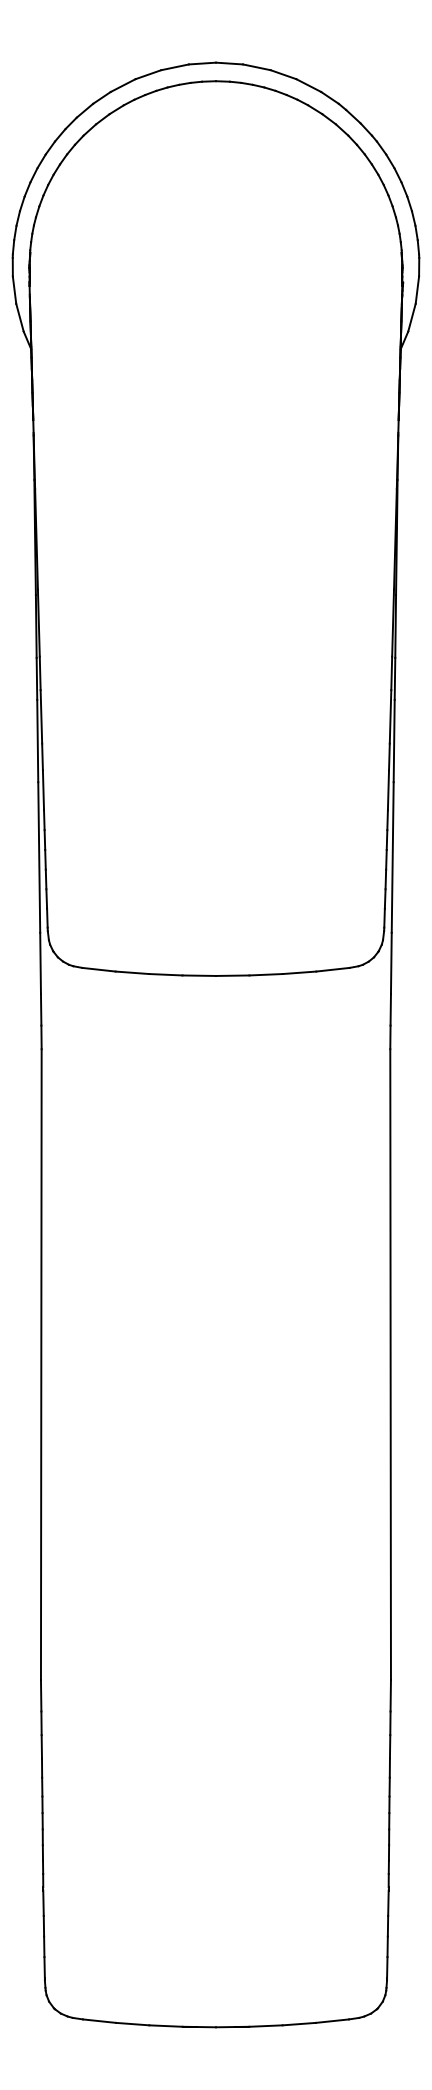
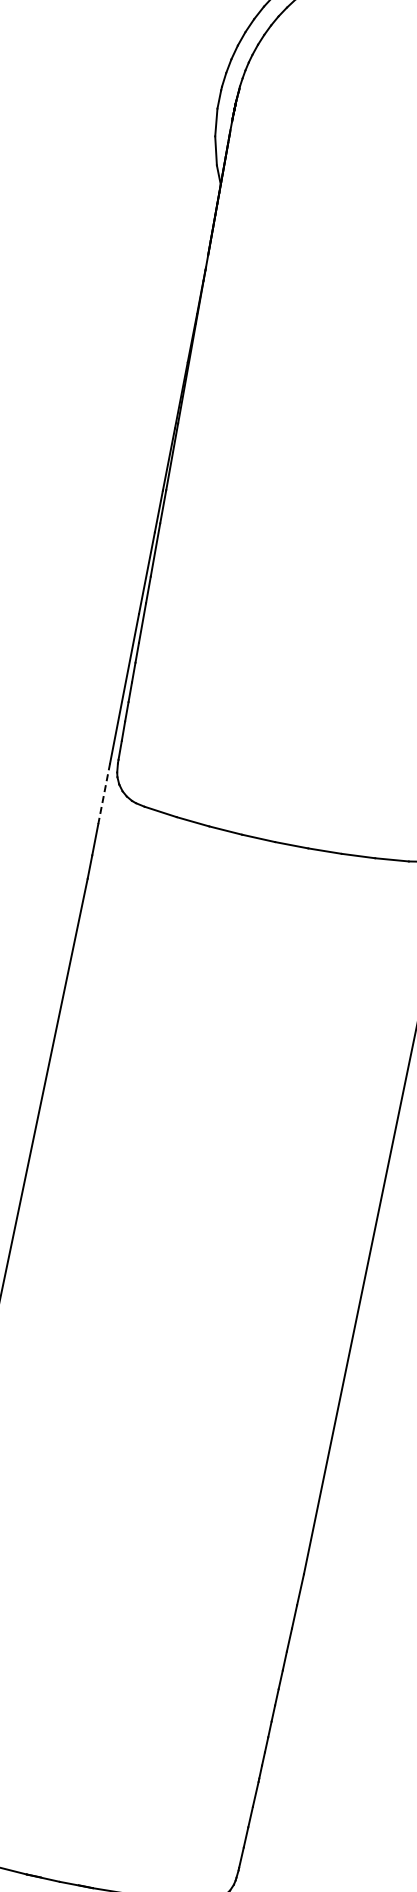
line: (40, 963) -> (104, 793), solid -> dashed

